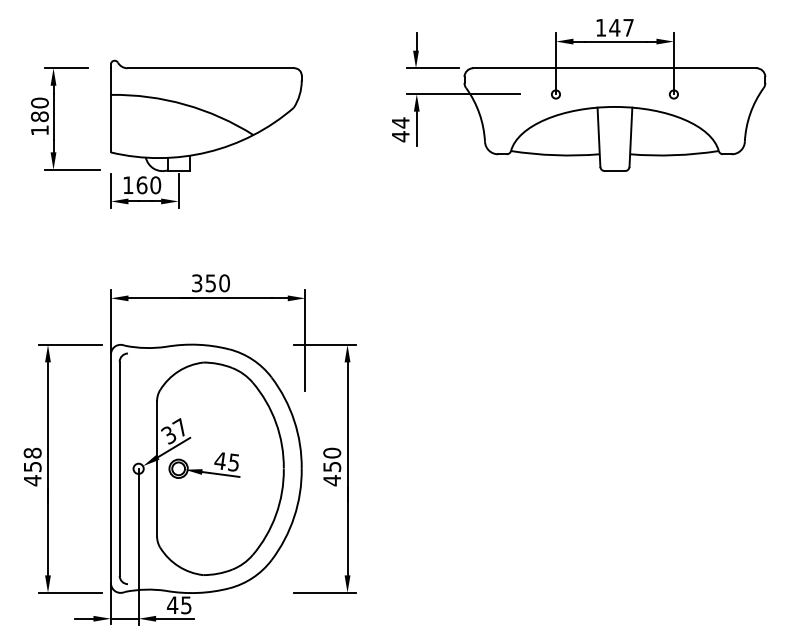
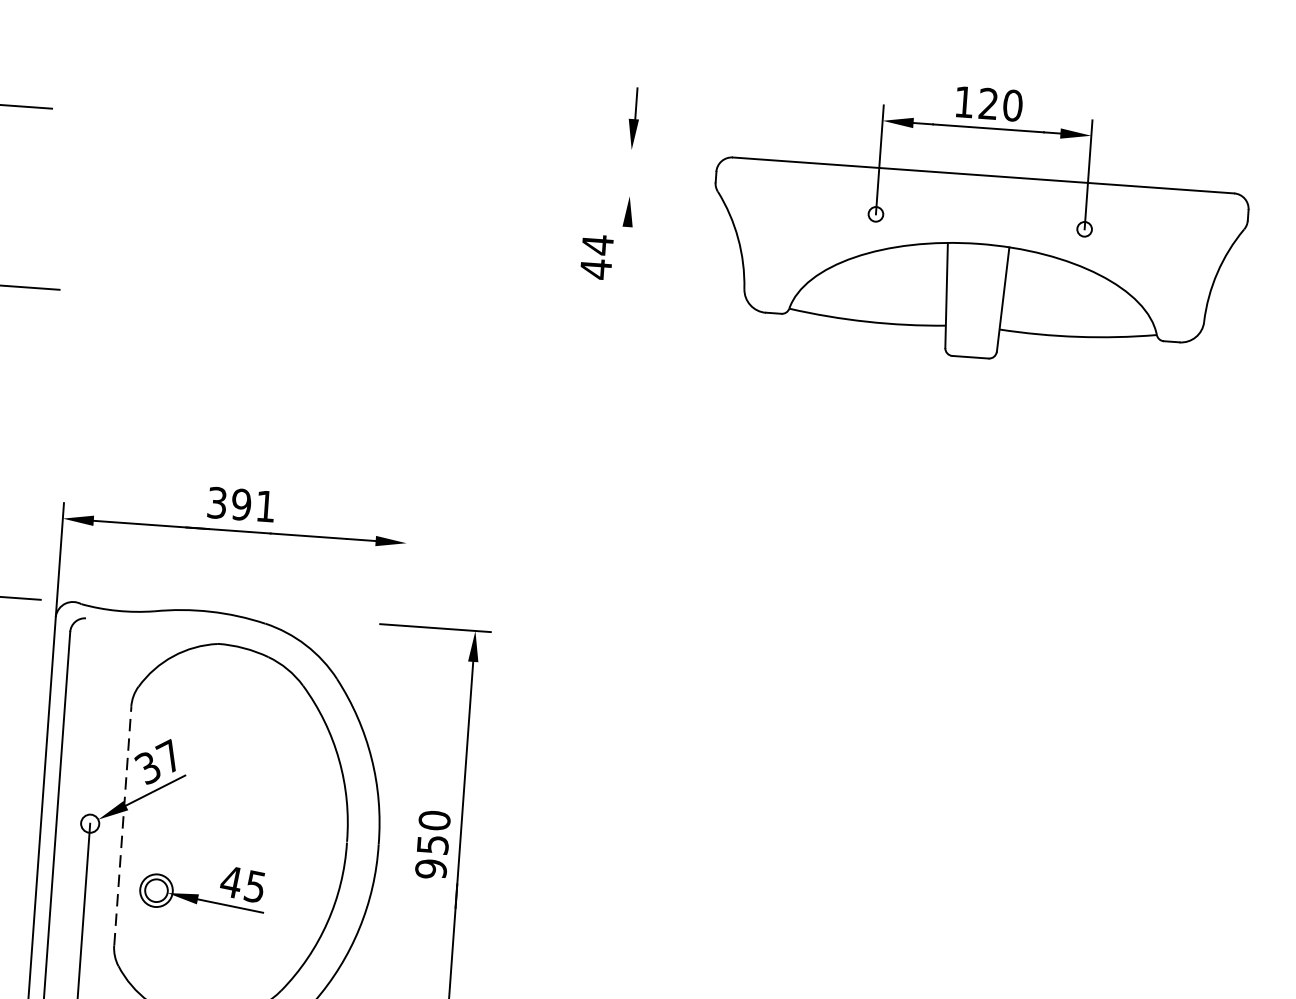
text: (621, 27) -> (1000, 104), 147 -> 120
line: (432, 68) -> (660, 152), removed
line: (463, 94) -> (712, 202), removed
line: (416, 128) -> (624, 256), removed
part: (206, 133) -> (252, 239), removed
text: (217, 283) -> (253, 505), 350 -> 391
line: (305, 340) -> (401, 617), removed
part: (204, 465) -> (202, 888), moved
line: (157, 468) -> (123, 825), solid -> dashed
text: (332, 480) -> (431, 868), 450 -> 950

